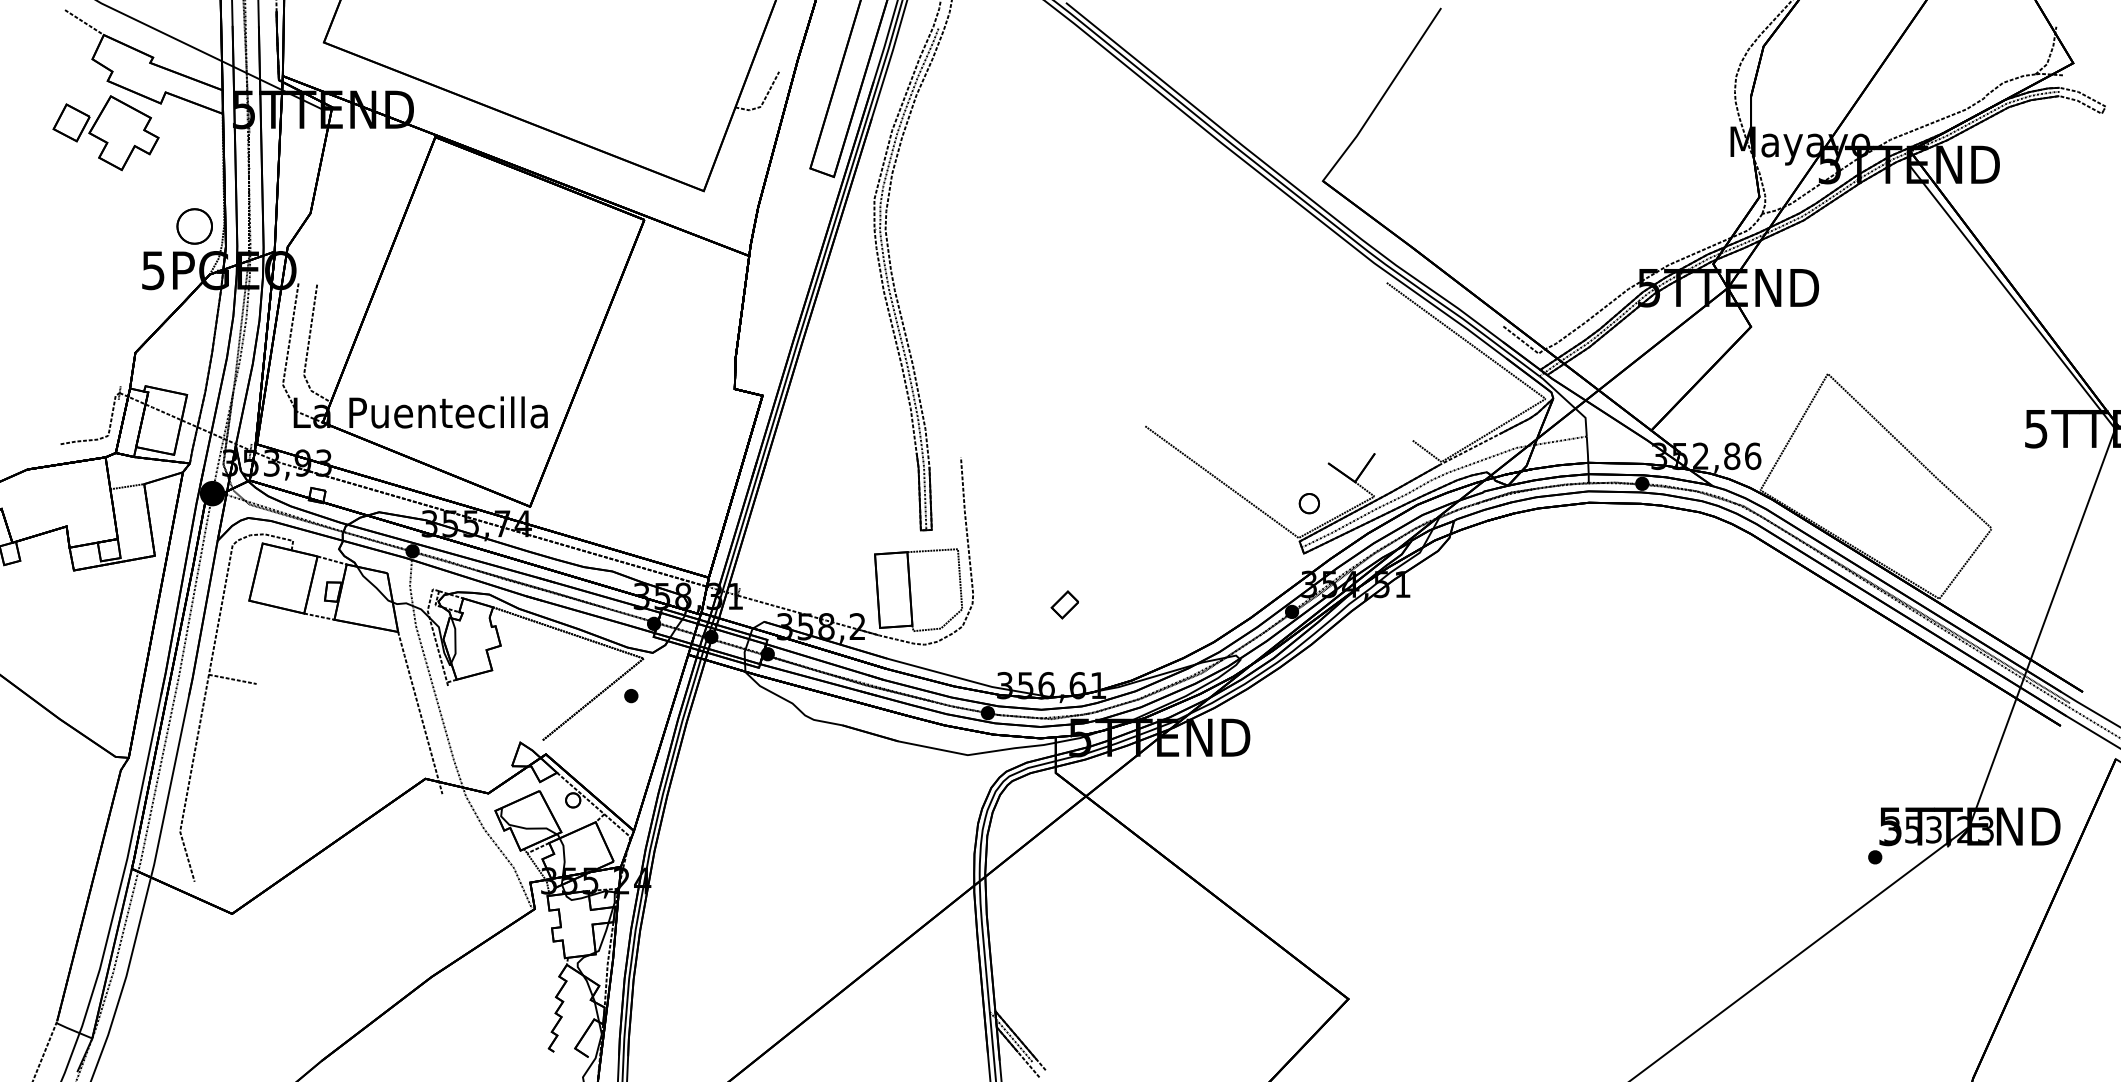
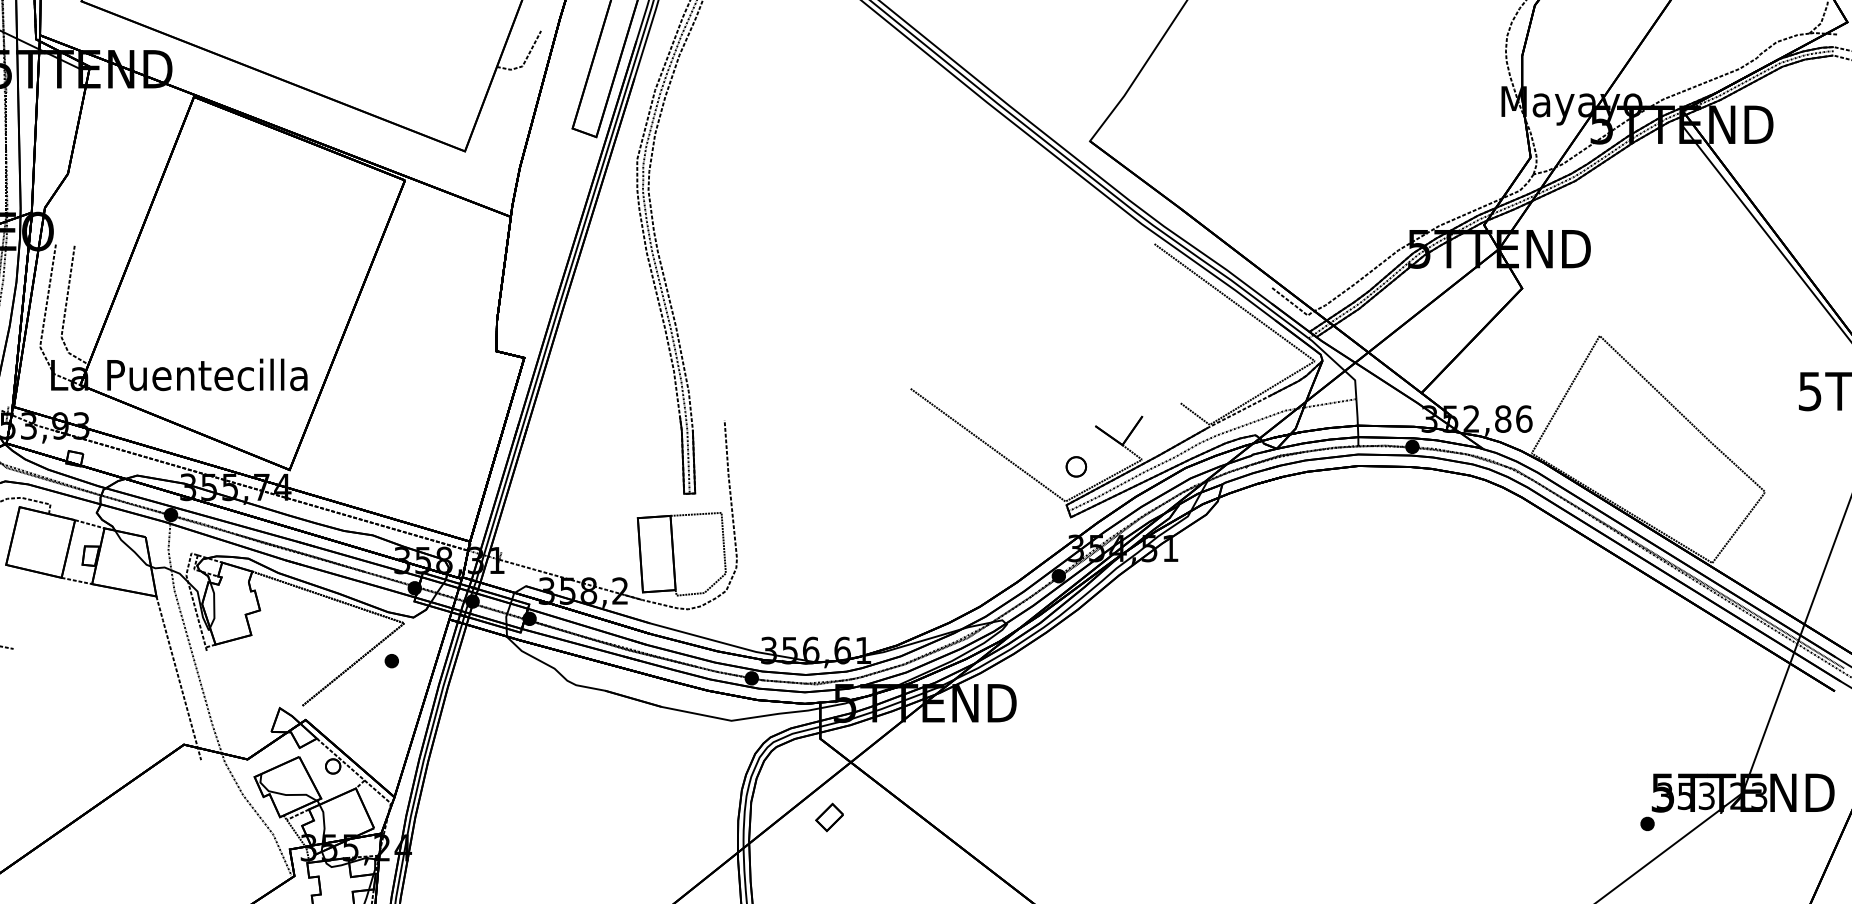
part: (1064, 604) -> (829, 817), moved

